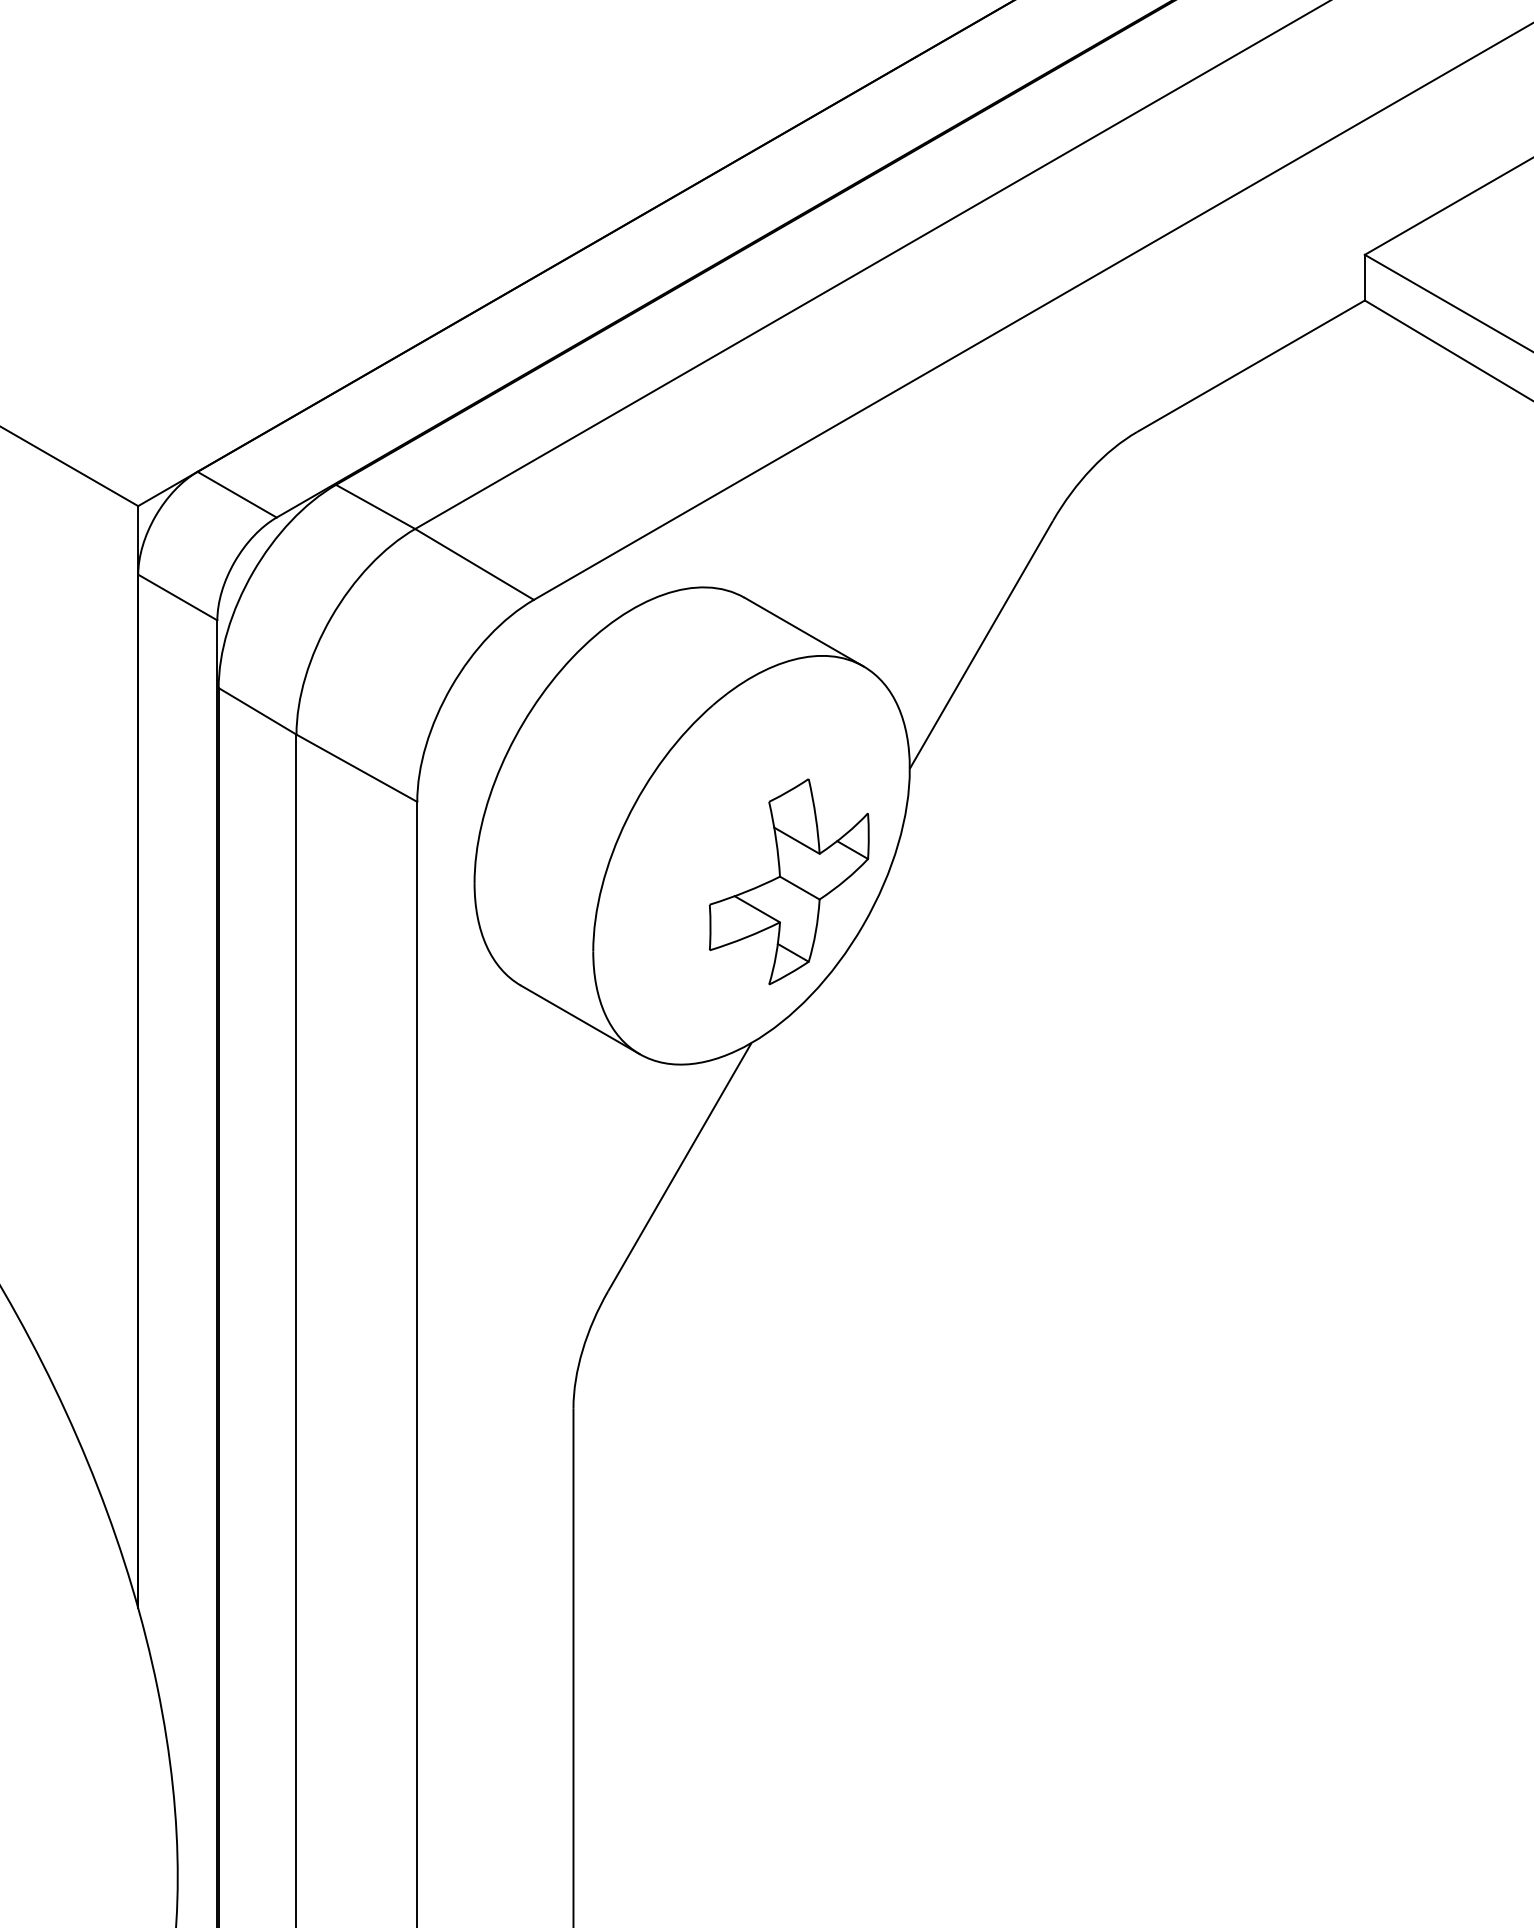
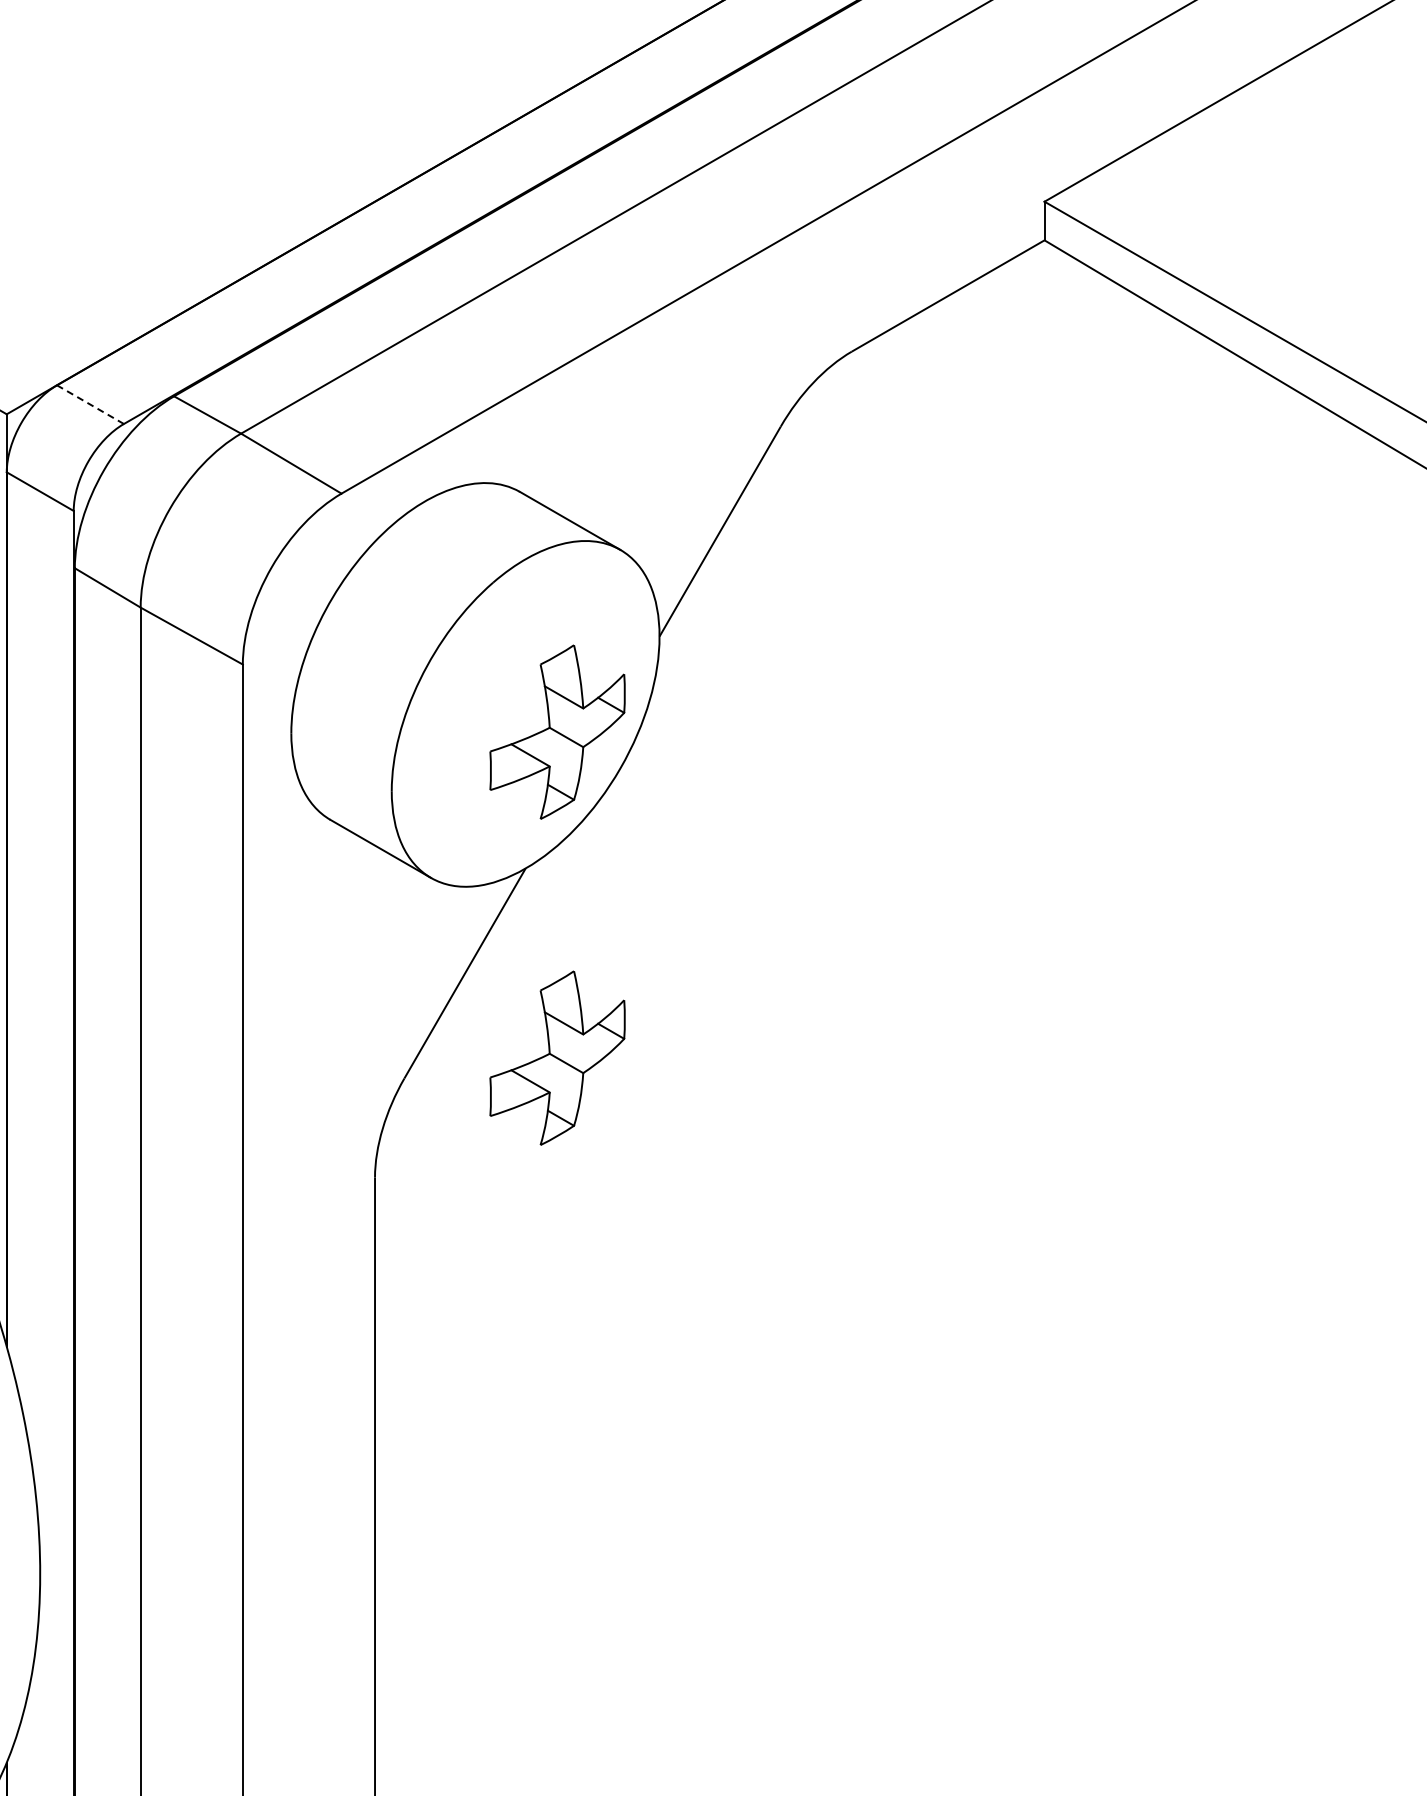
line: (237, 494) -> (90, 404), solid -> dashed
part: (789, 1266) -> (557, 1057), added

